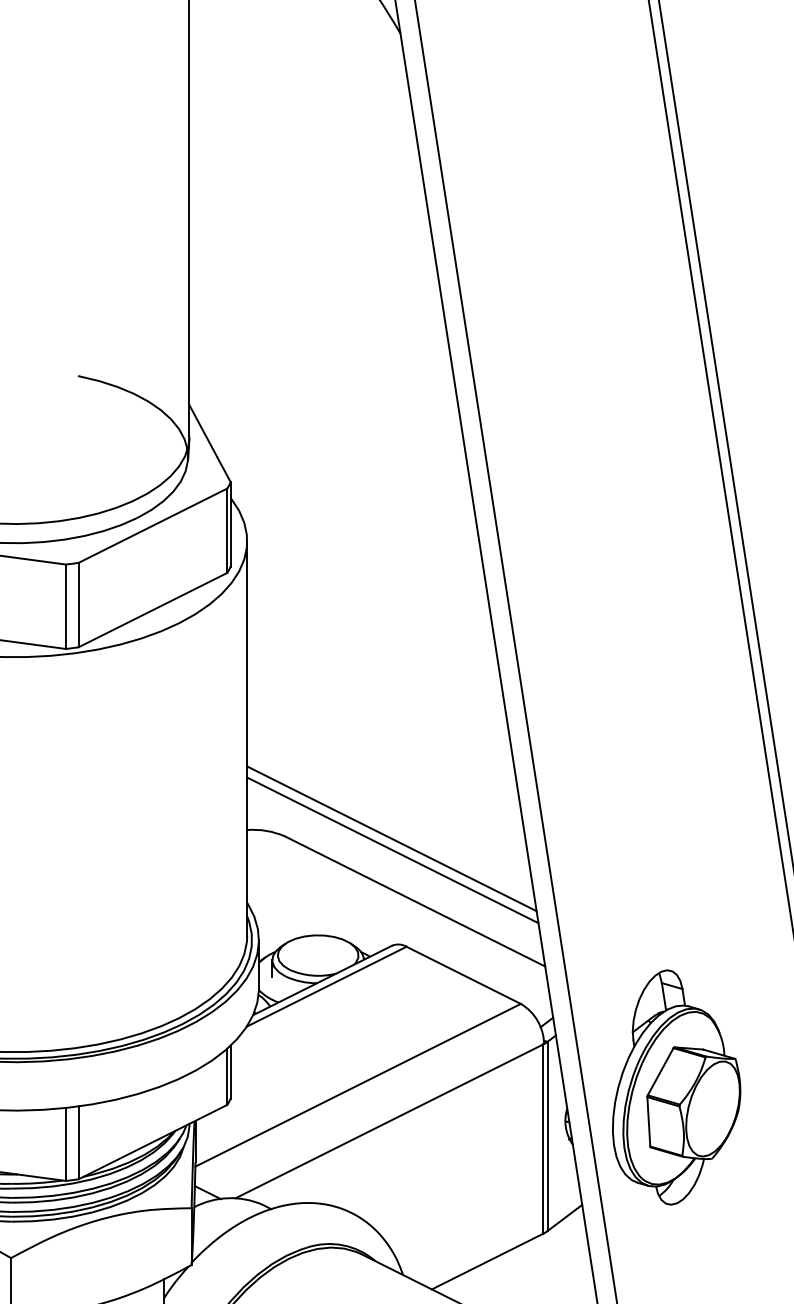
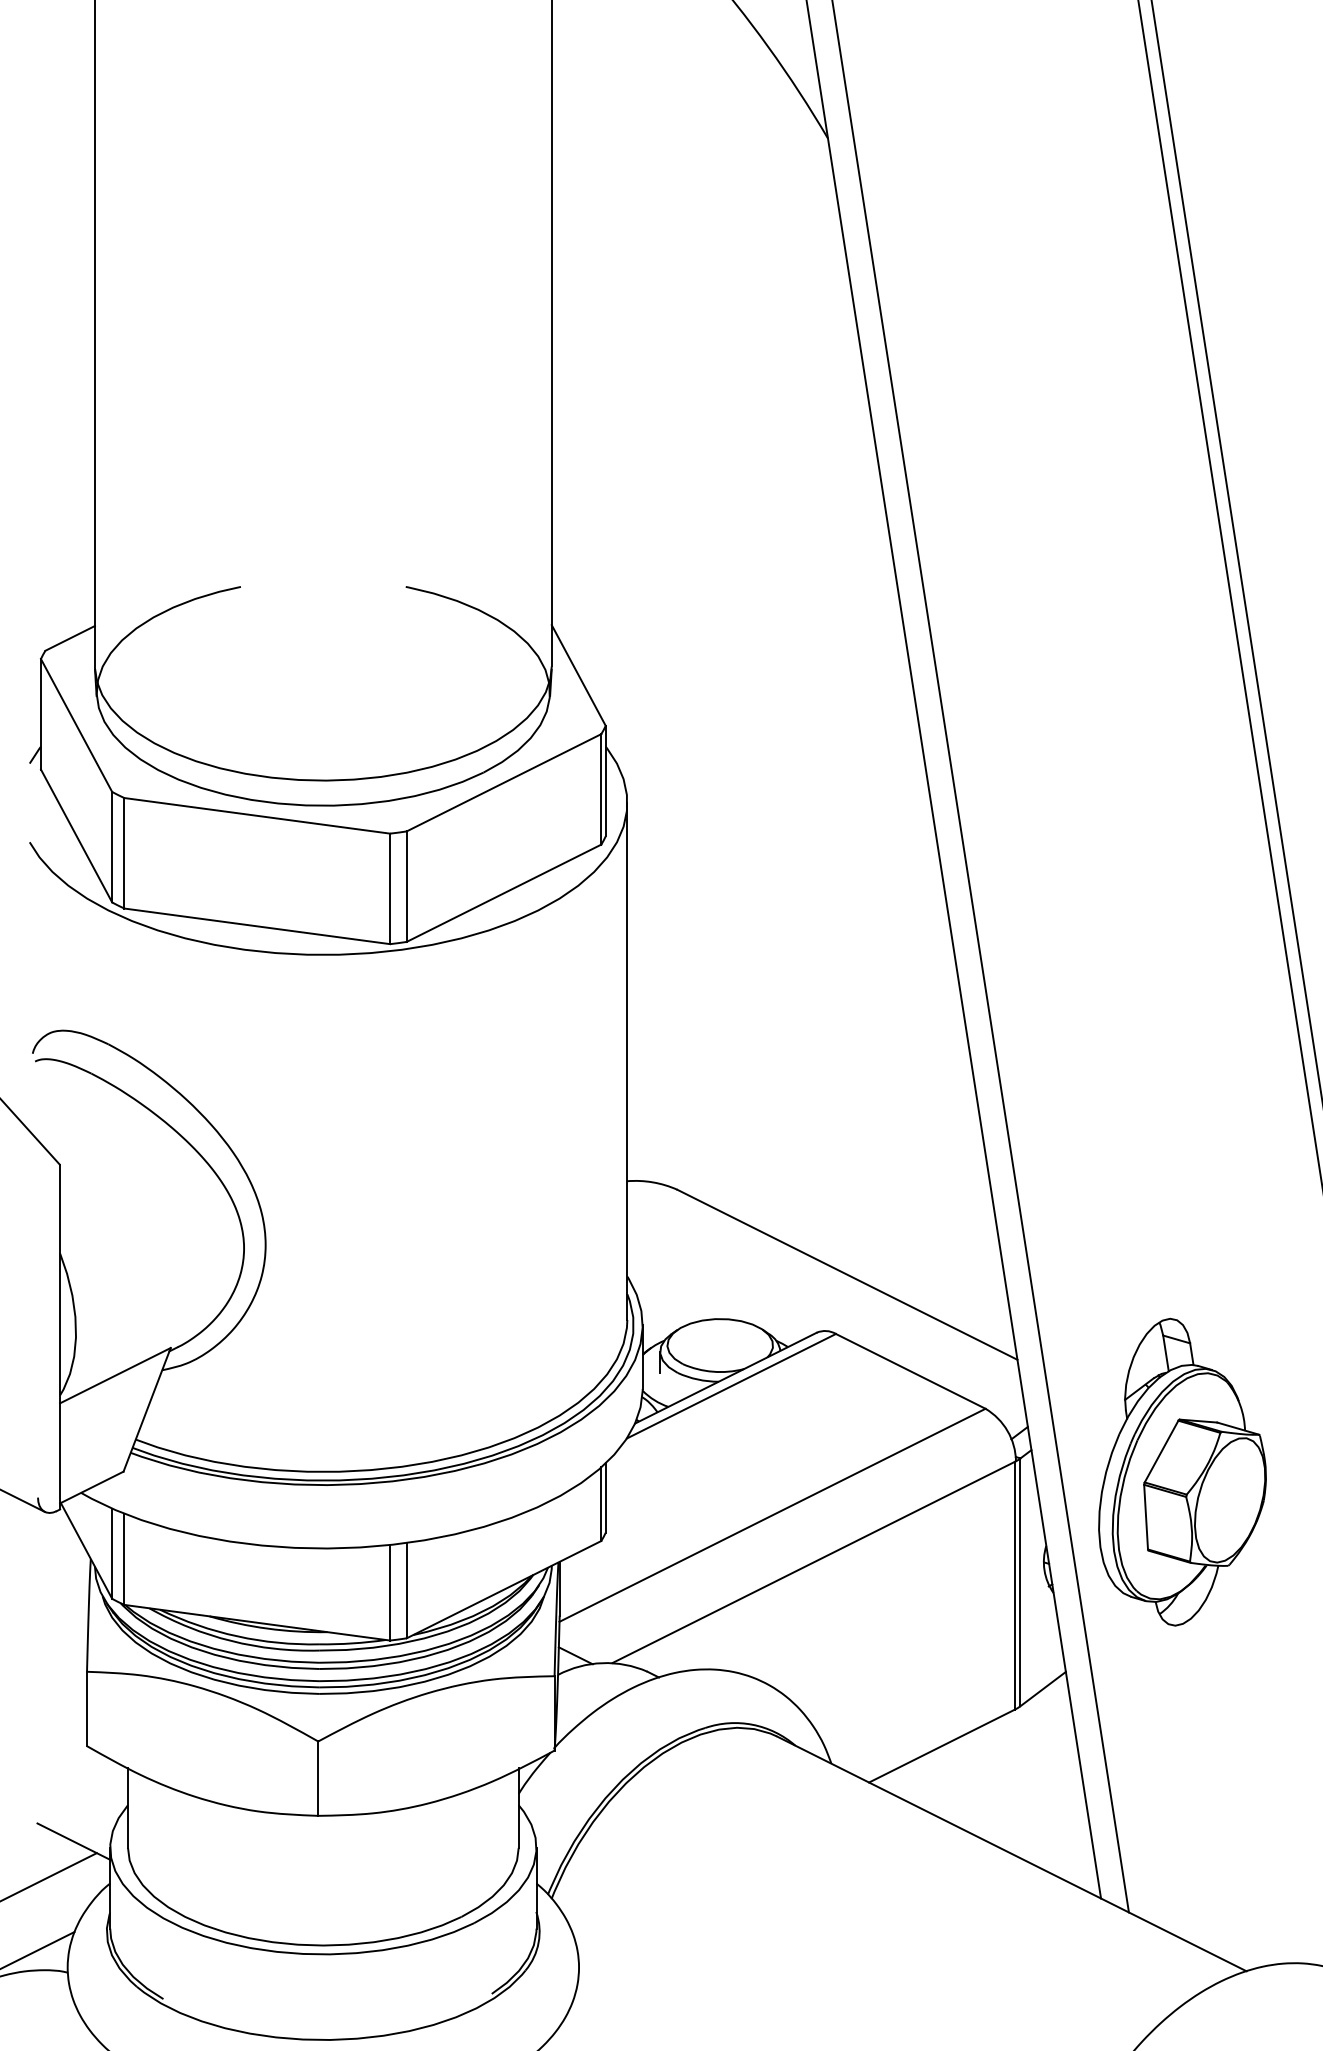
line: (391, 838) -> (816, 1192), removed
line: (392, 850) -> (817, 1207), removed
part: (676, 1086) -> (1182, 1471), moved

